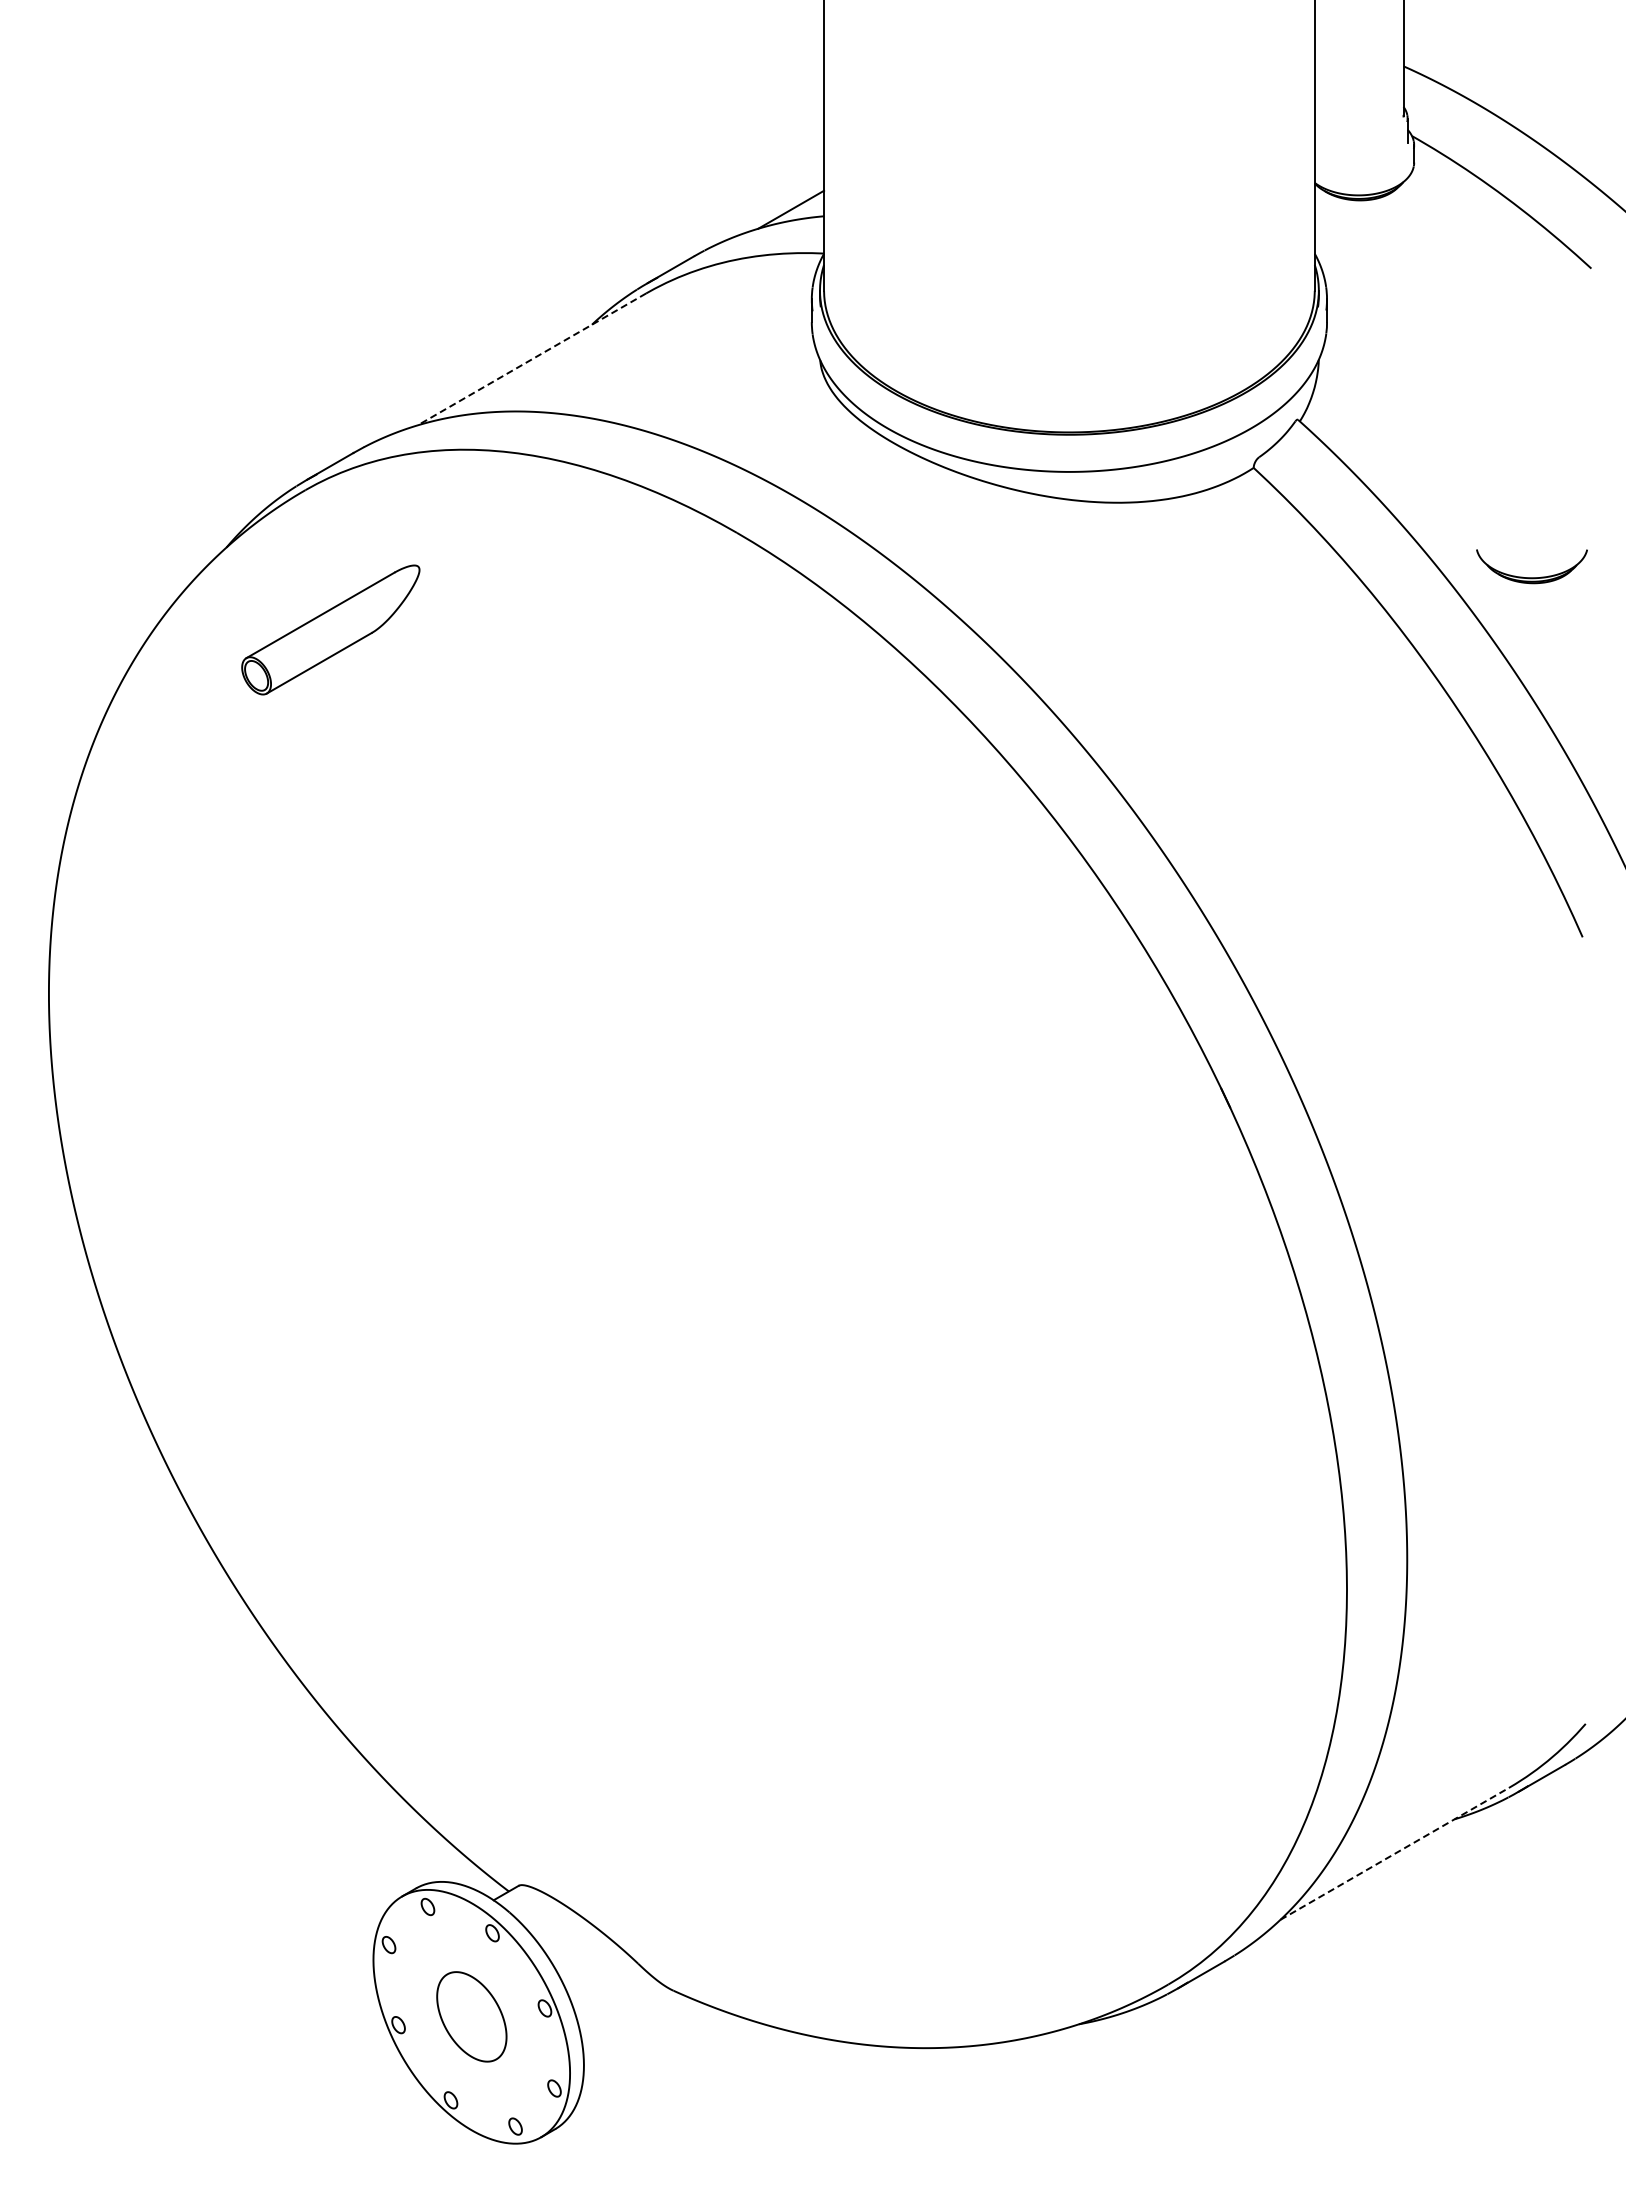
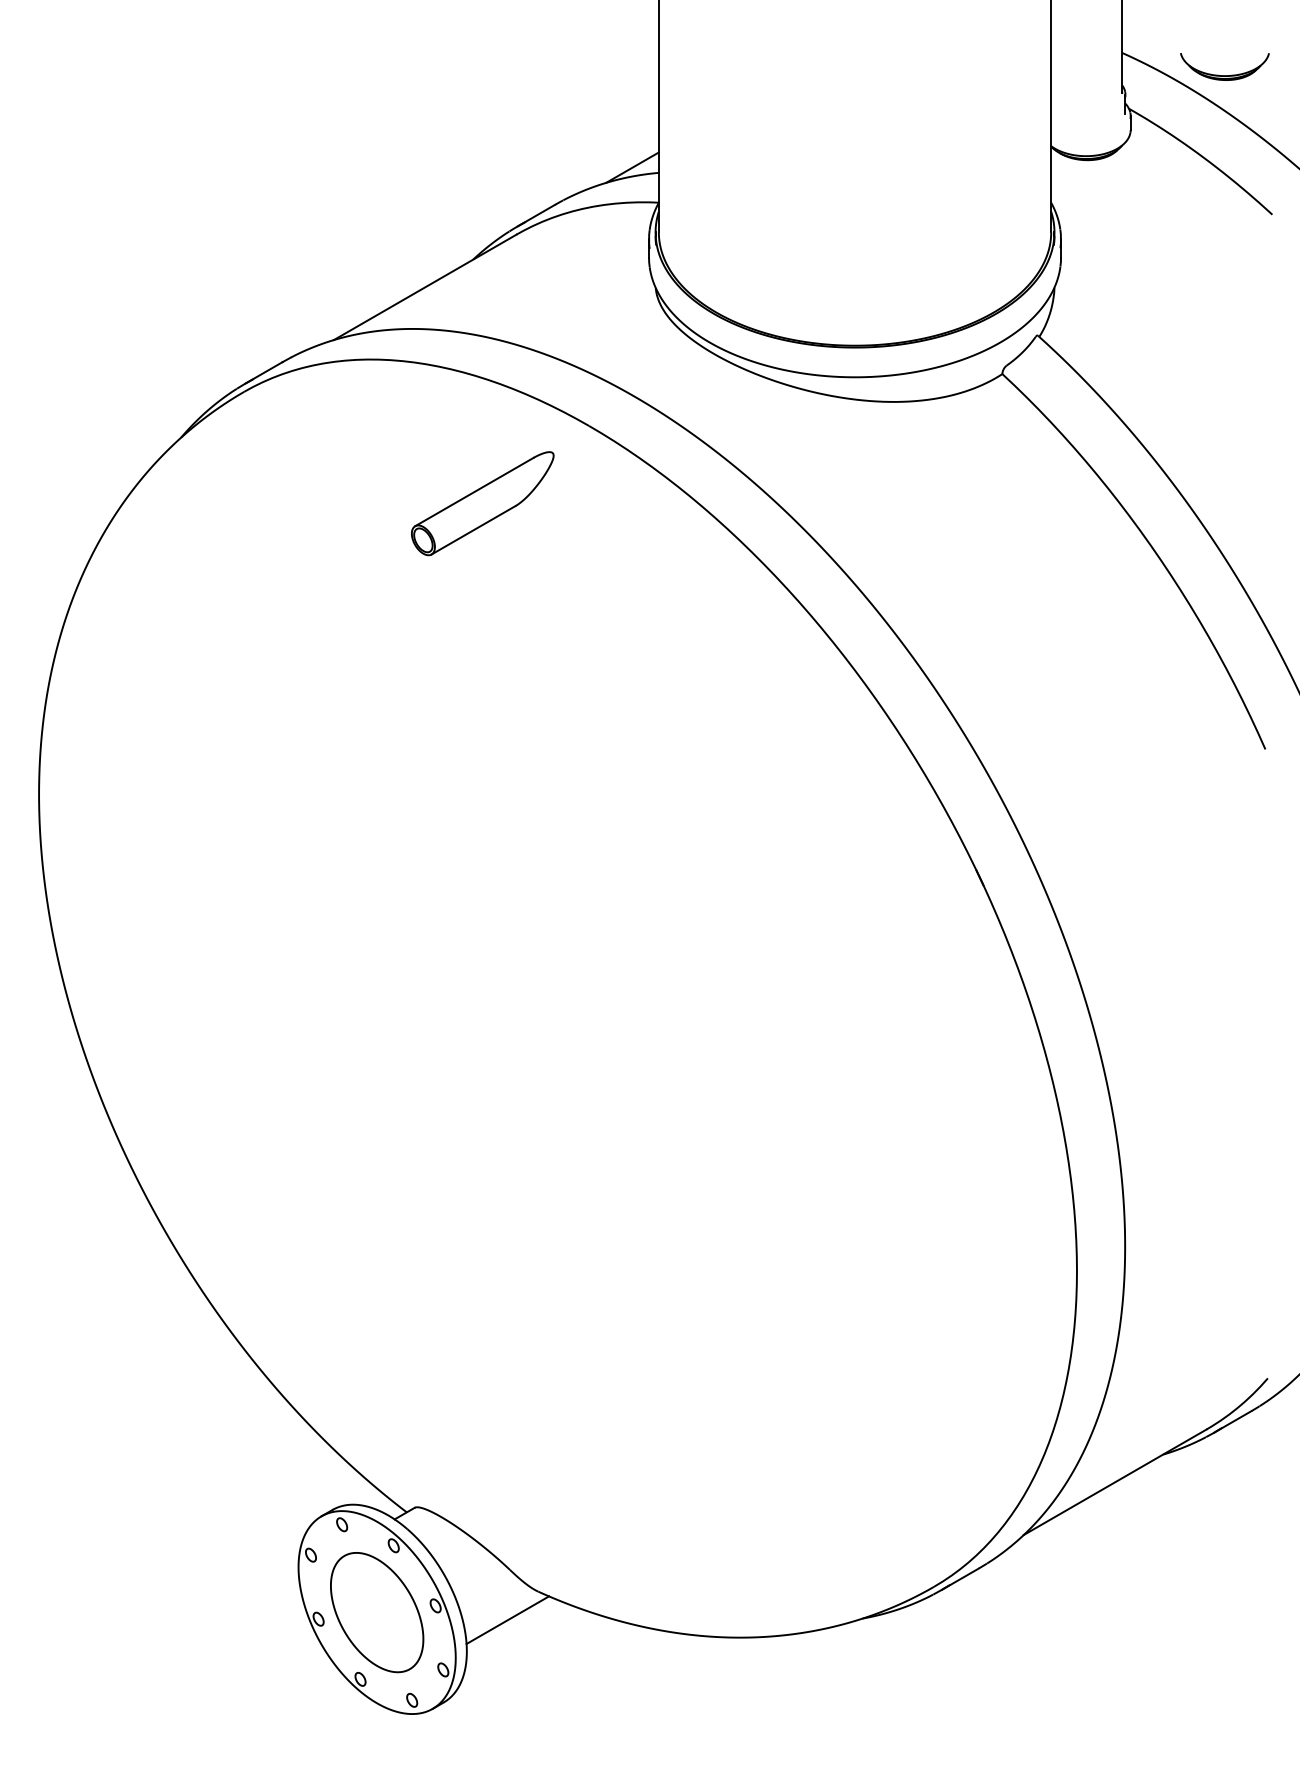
line: (531, 359) -> (424, 287), dashed -> solid
part: (1531, 577) -> (1224, 75), moved
part: (330, 629) -> (482, 503), moved
line: (1394, 1853) -> (1114, 1482), dashed -> solid
part: (471, 2016) -> (376, 1612), size x1.67
line: (634, 2026) -> (507, 1620), added

